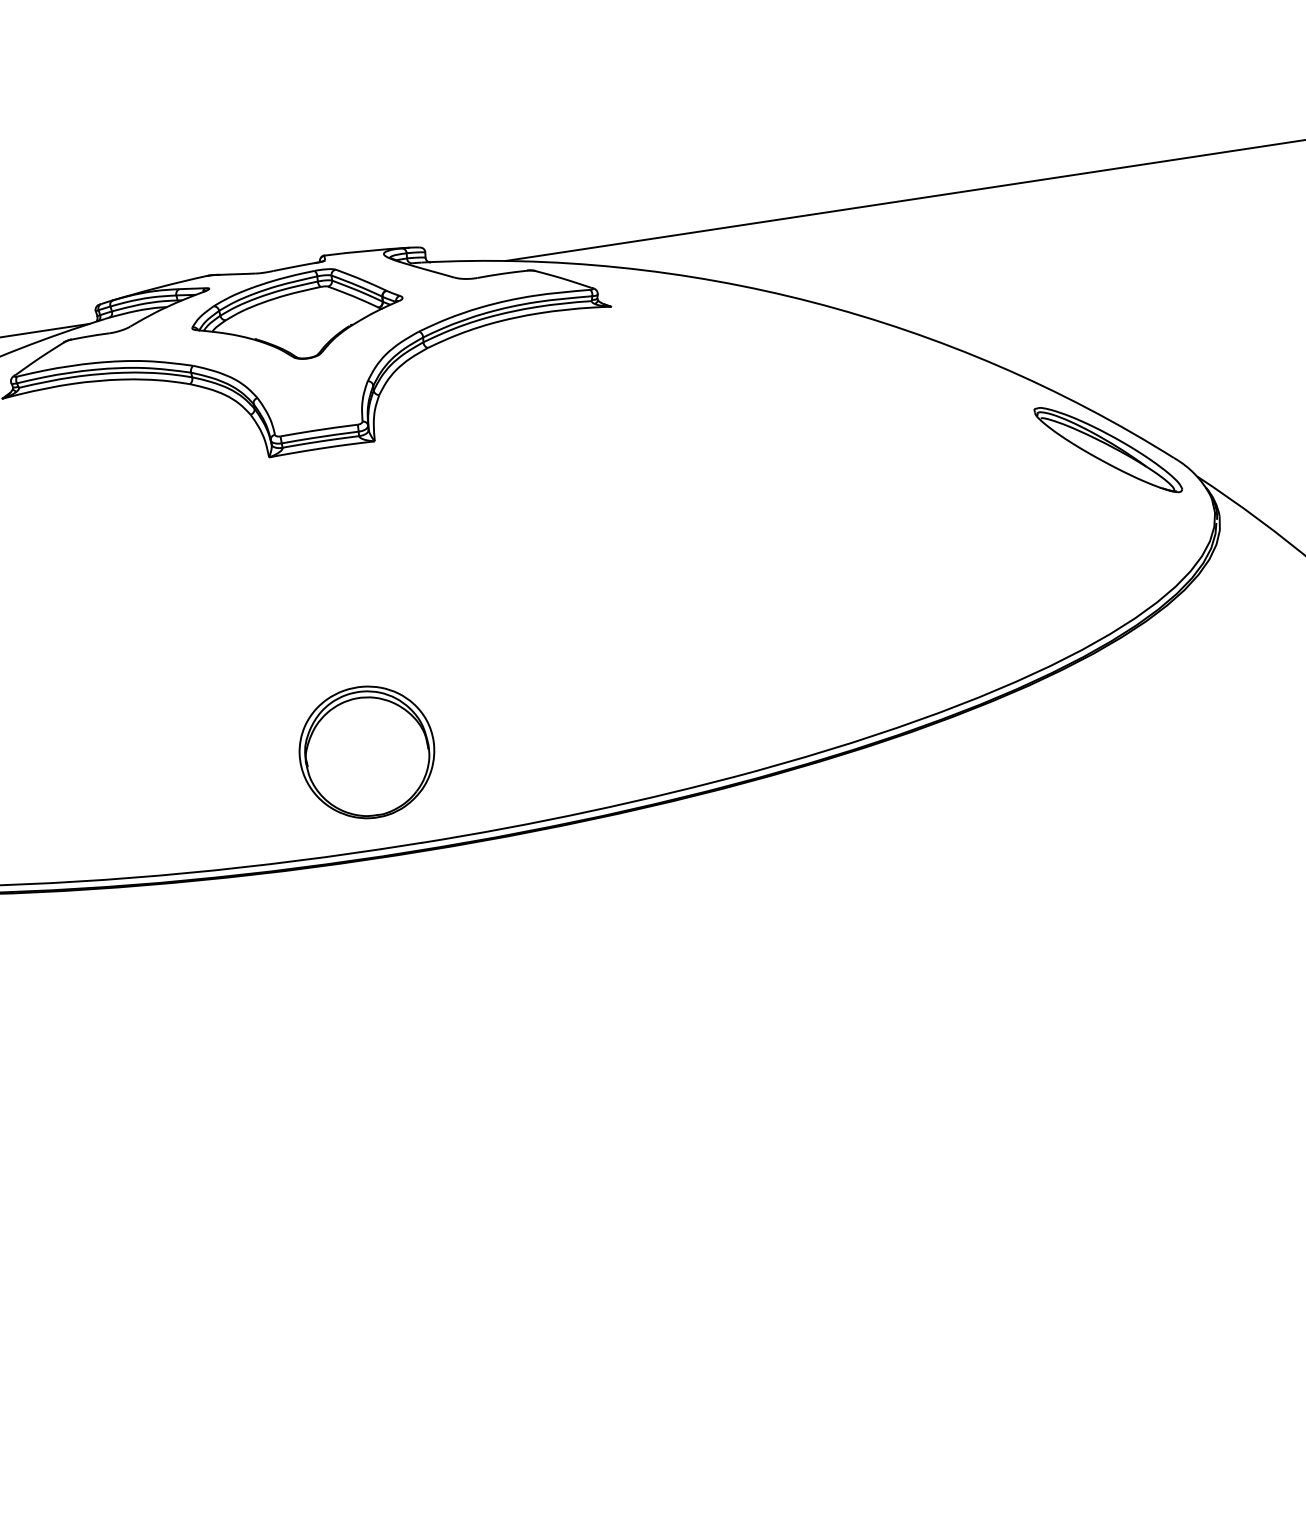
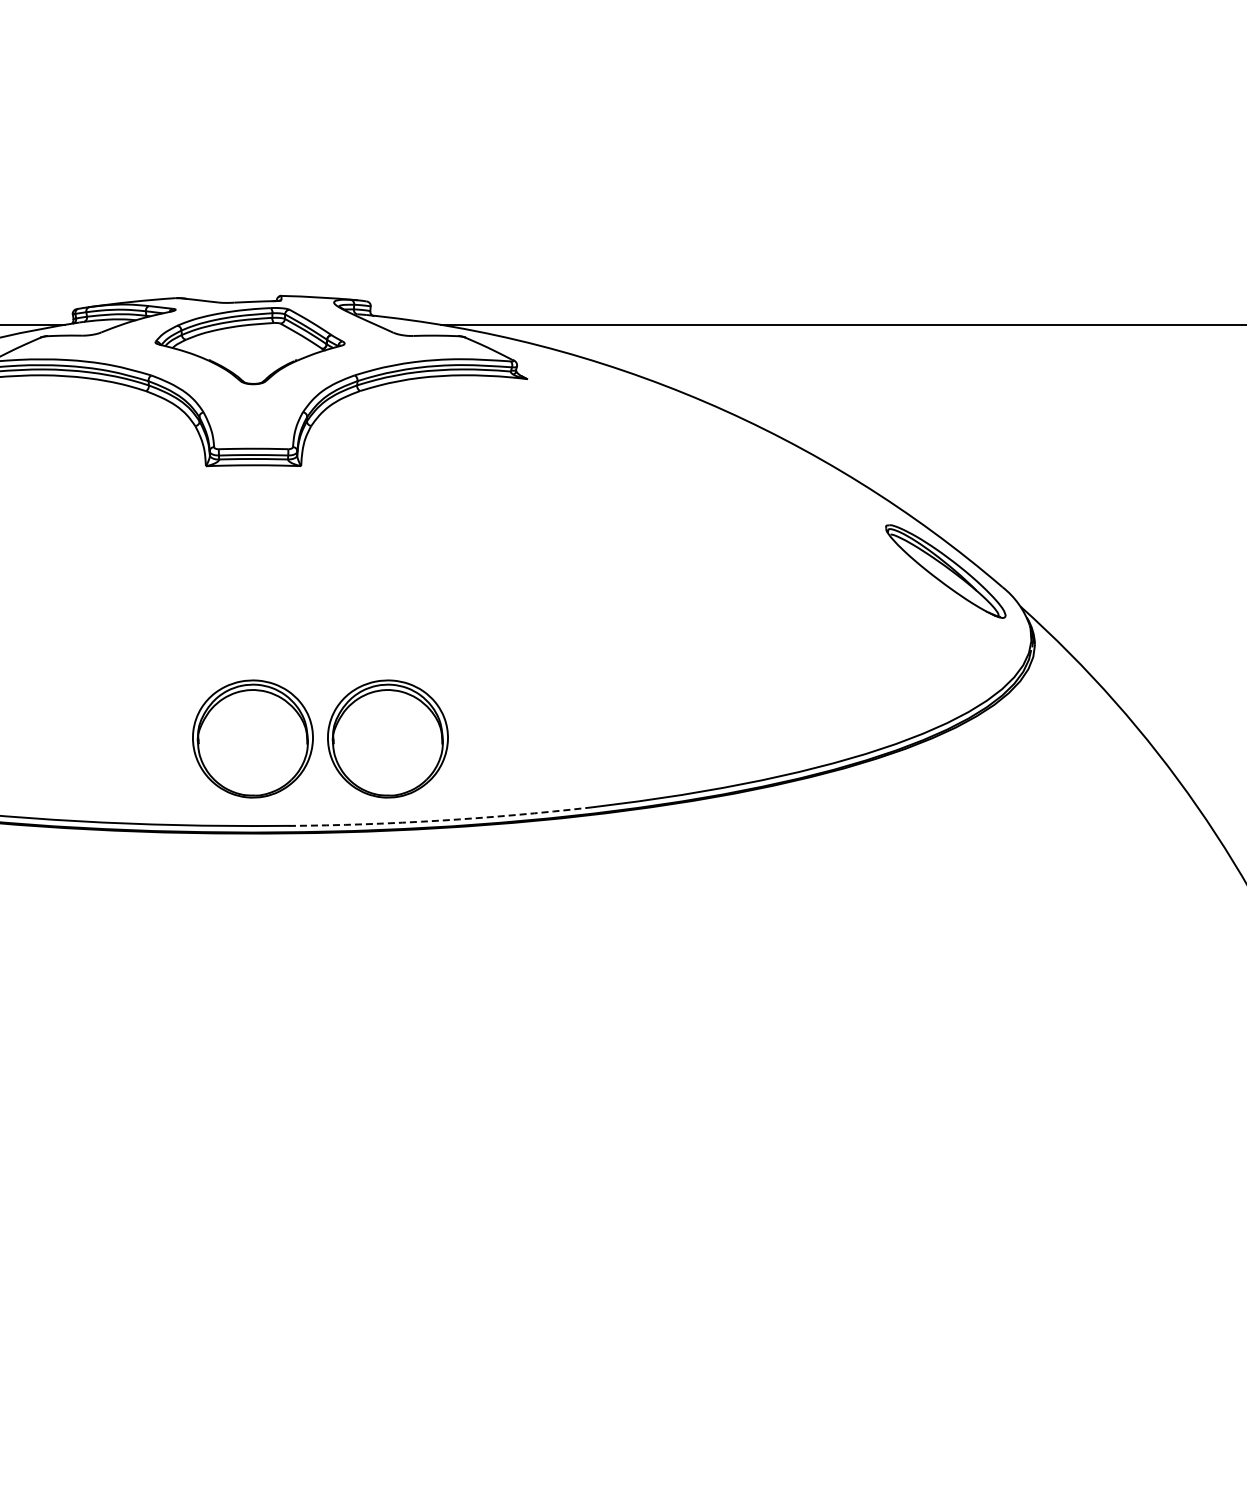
part: (516, 729) -> (387, 738), added
arc: (589, 811) -> (440, 820), solid -> dashed

